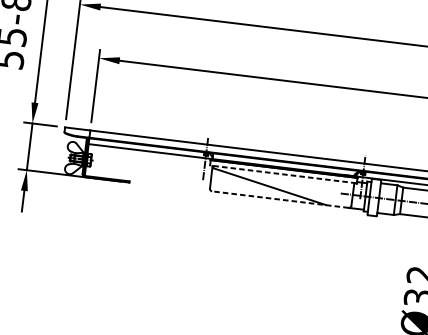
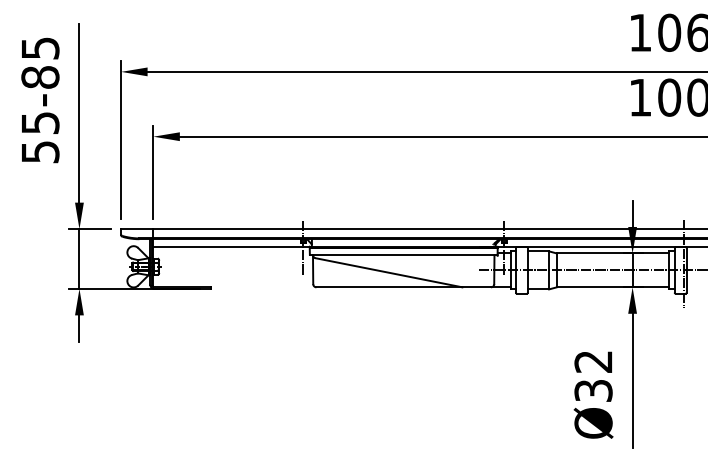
line: (283, 174) -> (403, 255), dashed -> solid
line: (280, 199) -> (403, 287), dashed -> solid

